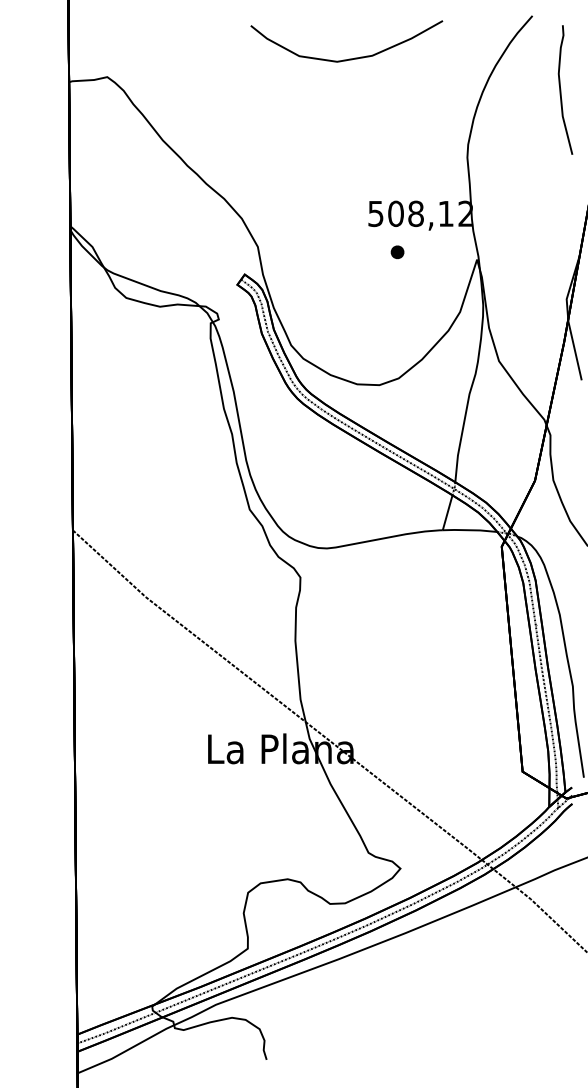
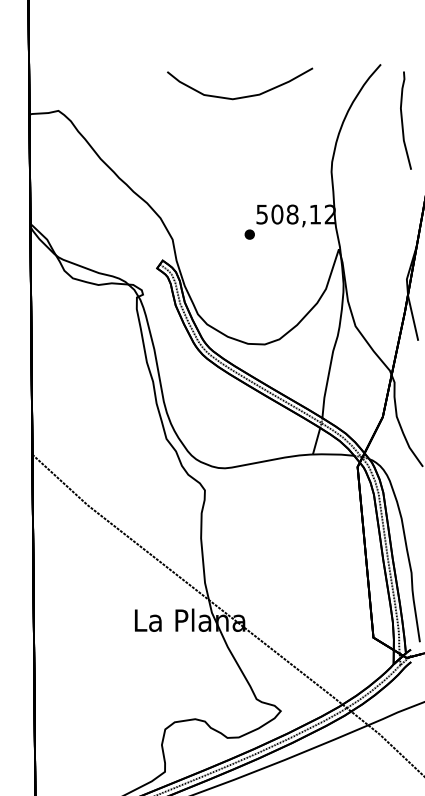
part: (397, 252) -> (249, 234), moved

